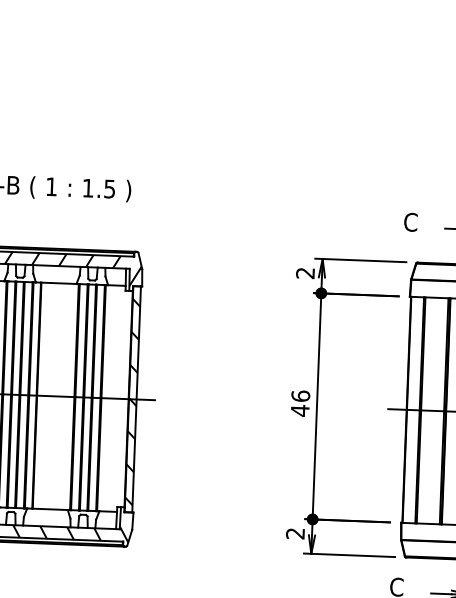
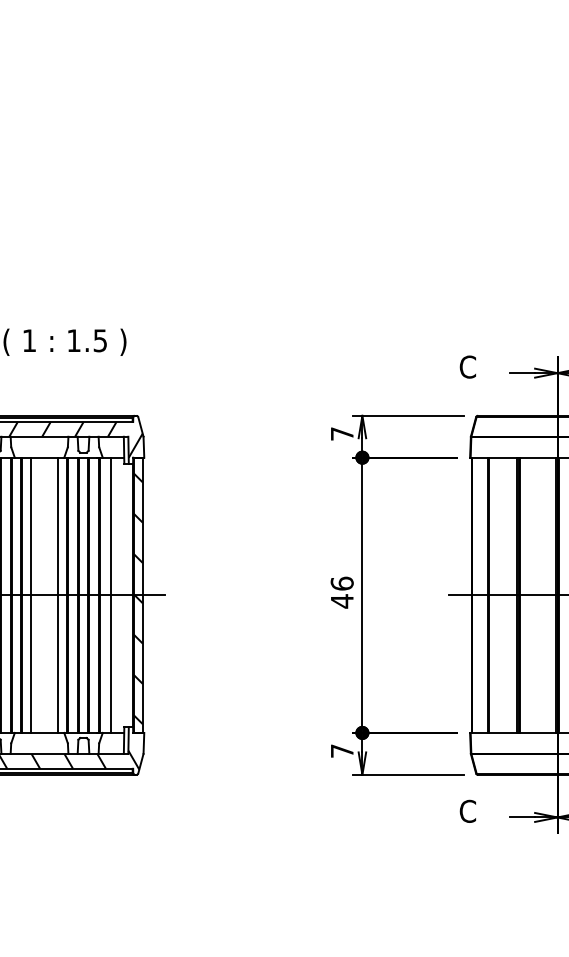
text: (304, 272) -> (341, 433), 2 -> 7
line: (44, 395) -> (30, 594), added
line: (67, 396) -> (58, 594), added
line: (110, 397) -> (110, 594), added
text: (294, 533) -> (341, 750), 2 -> 7

